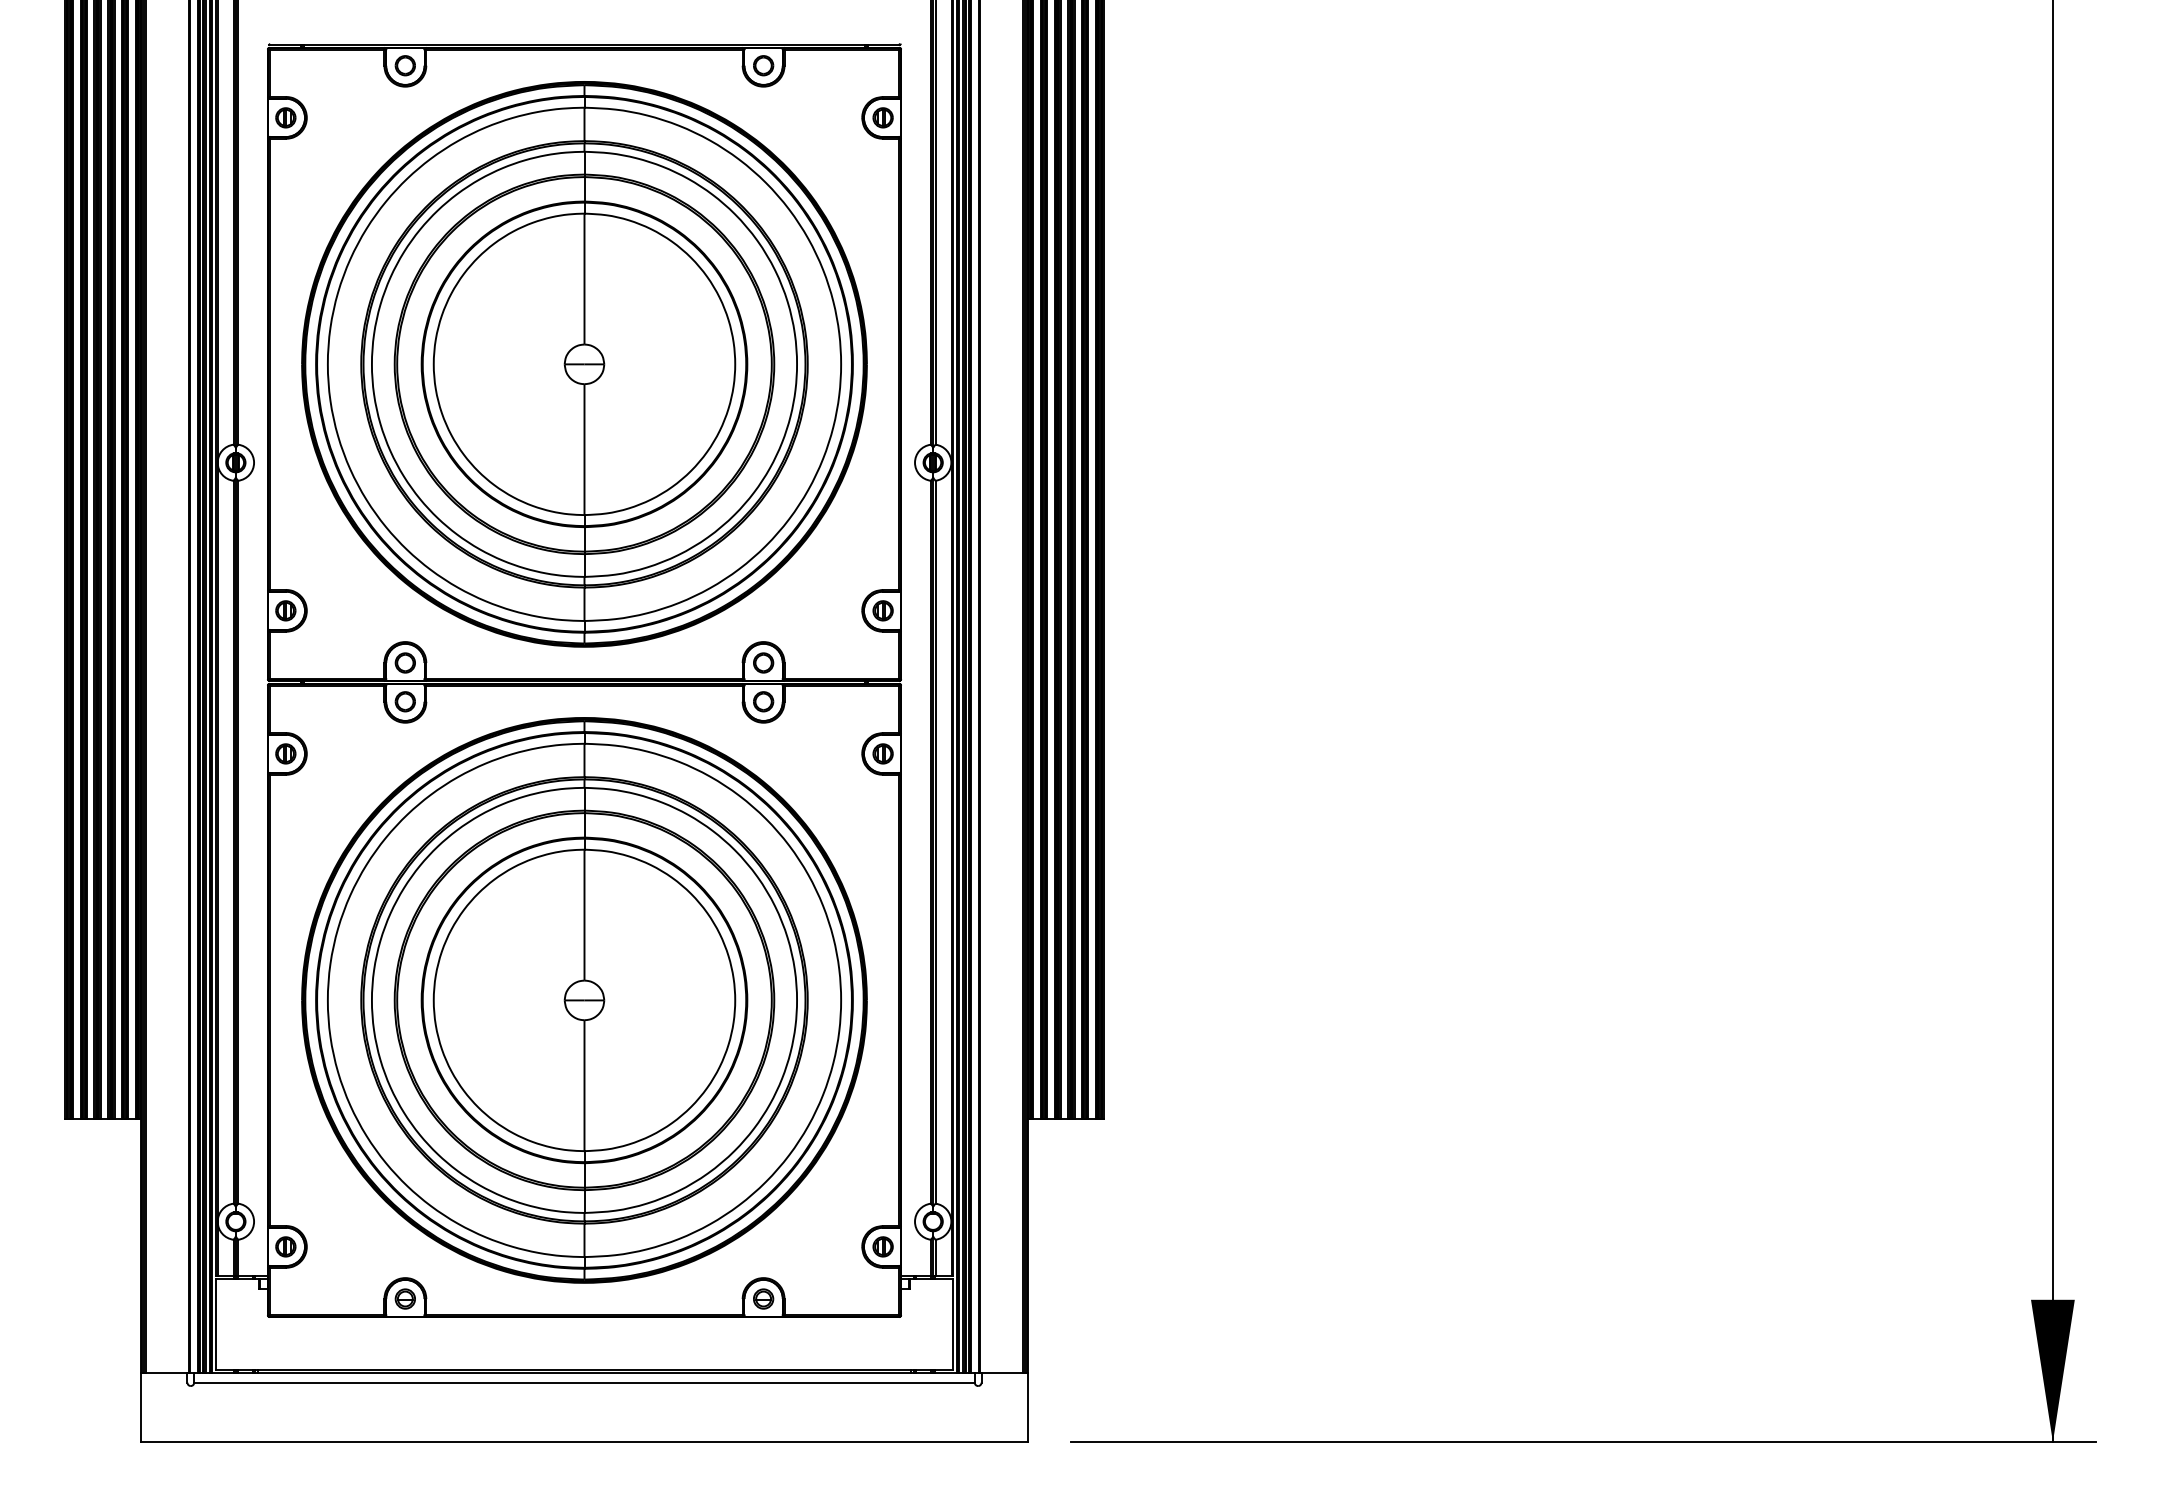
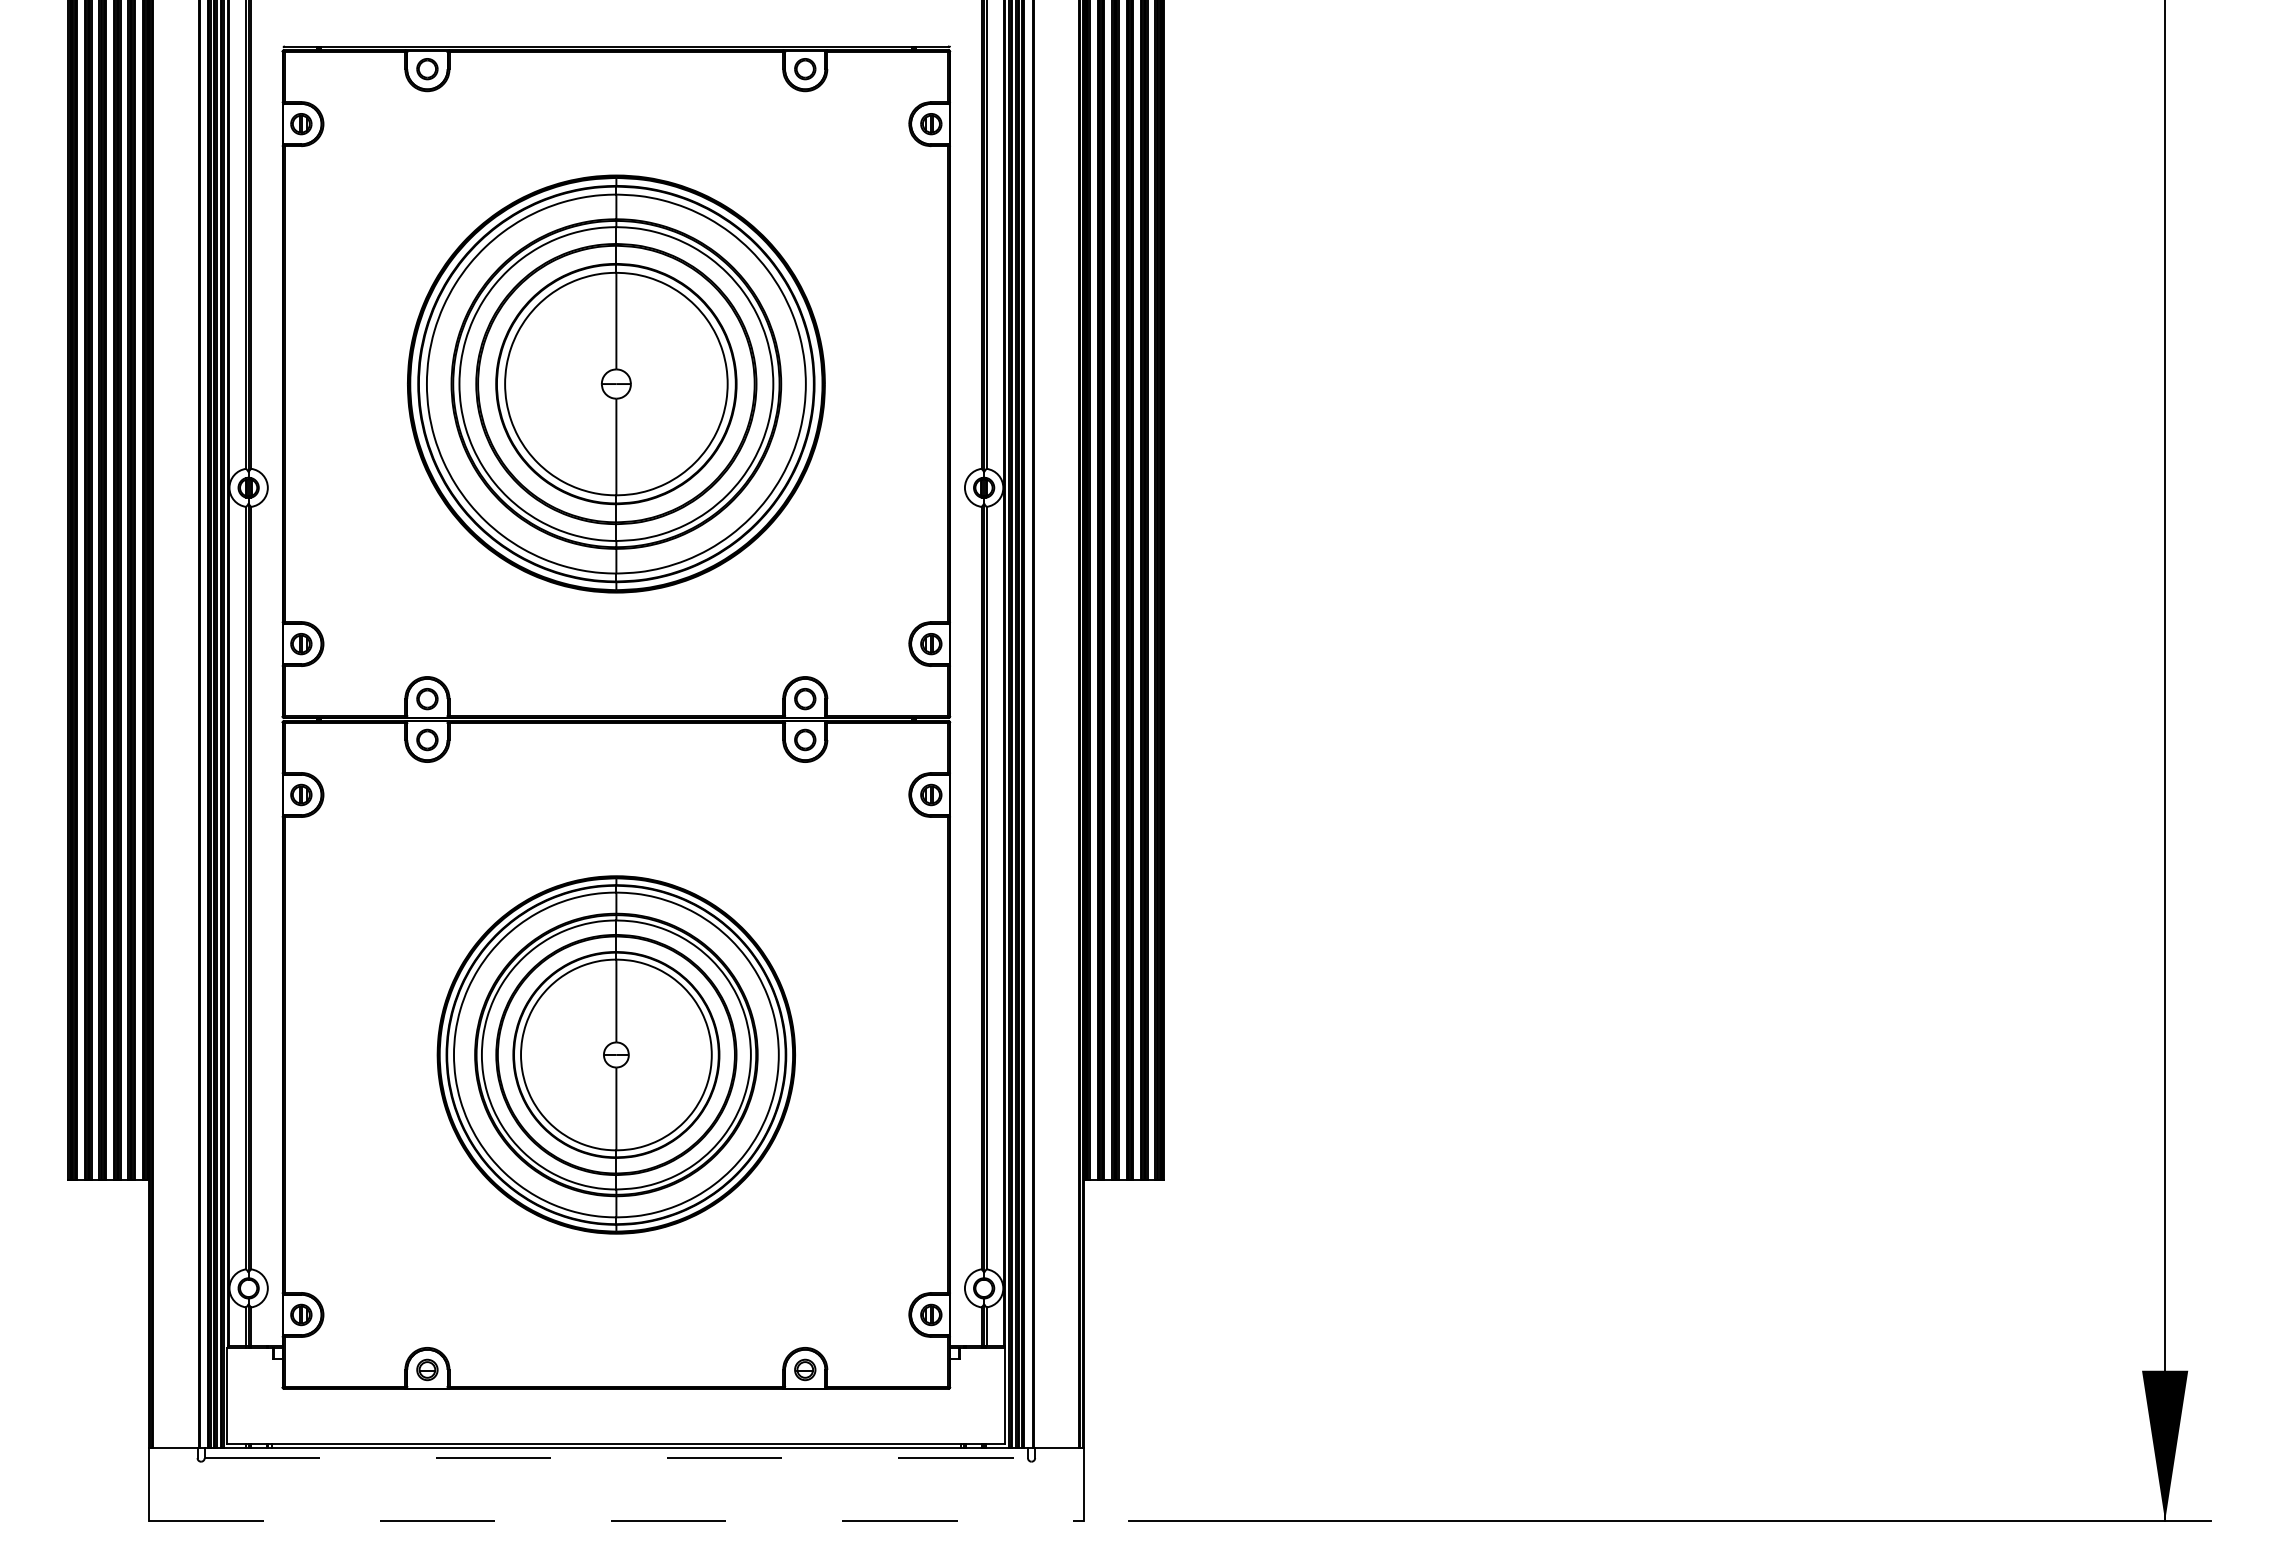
part: (584, 363) -> (616, 383), size x0.7
part: (584, 999) -> (616, 1054), size x0.6
line: (584, 1382) -> (616, 1458), solid -> dashed
line: (584, 1441) -> (616, 1520), solid -> dashed

